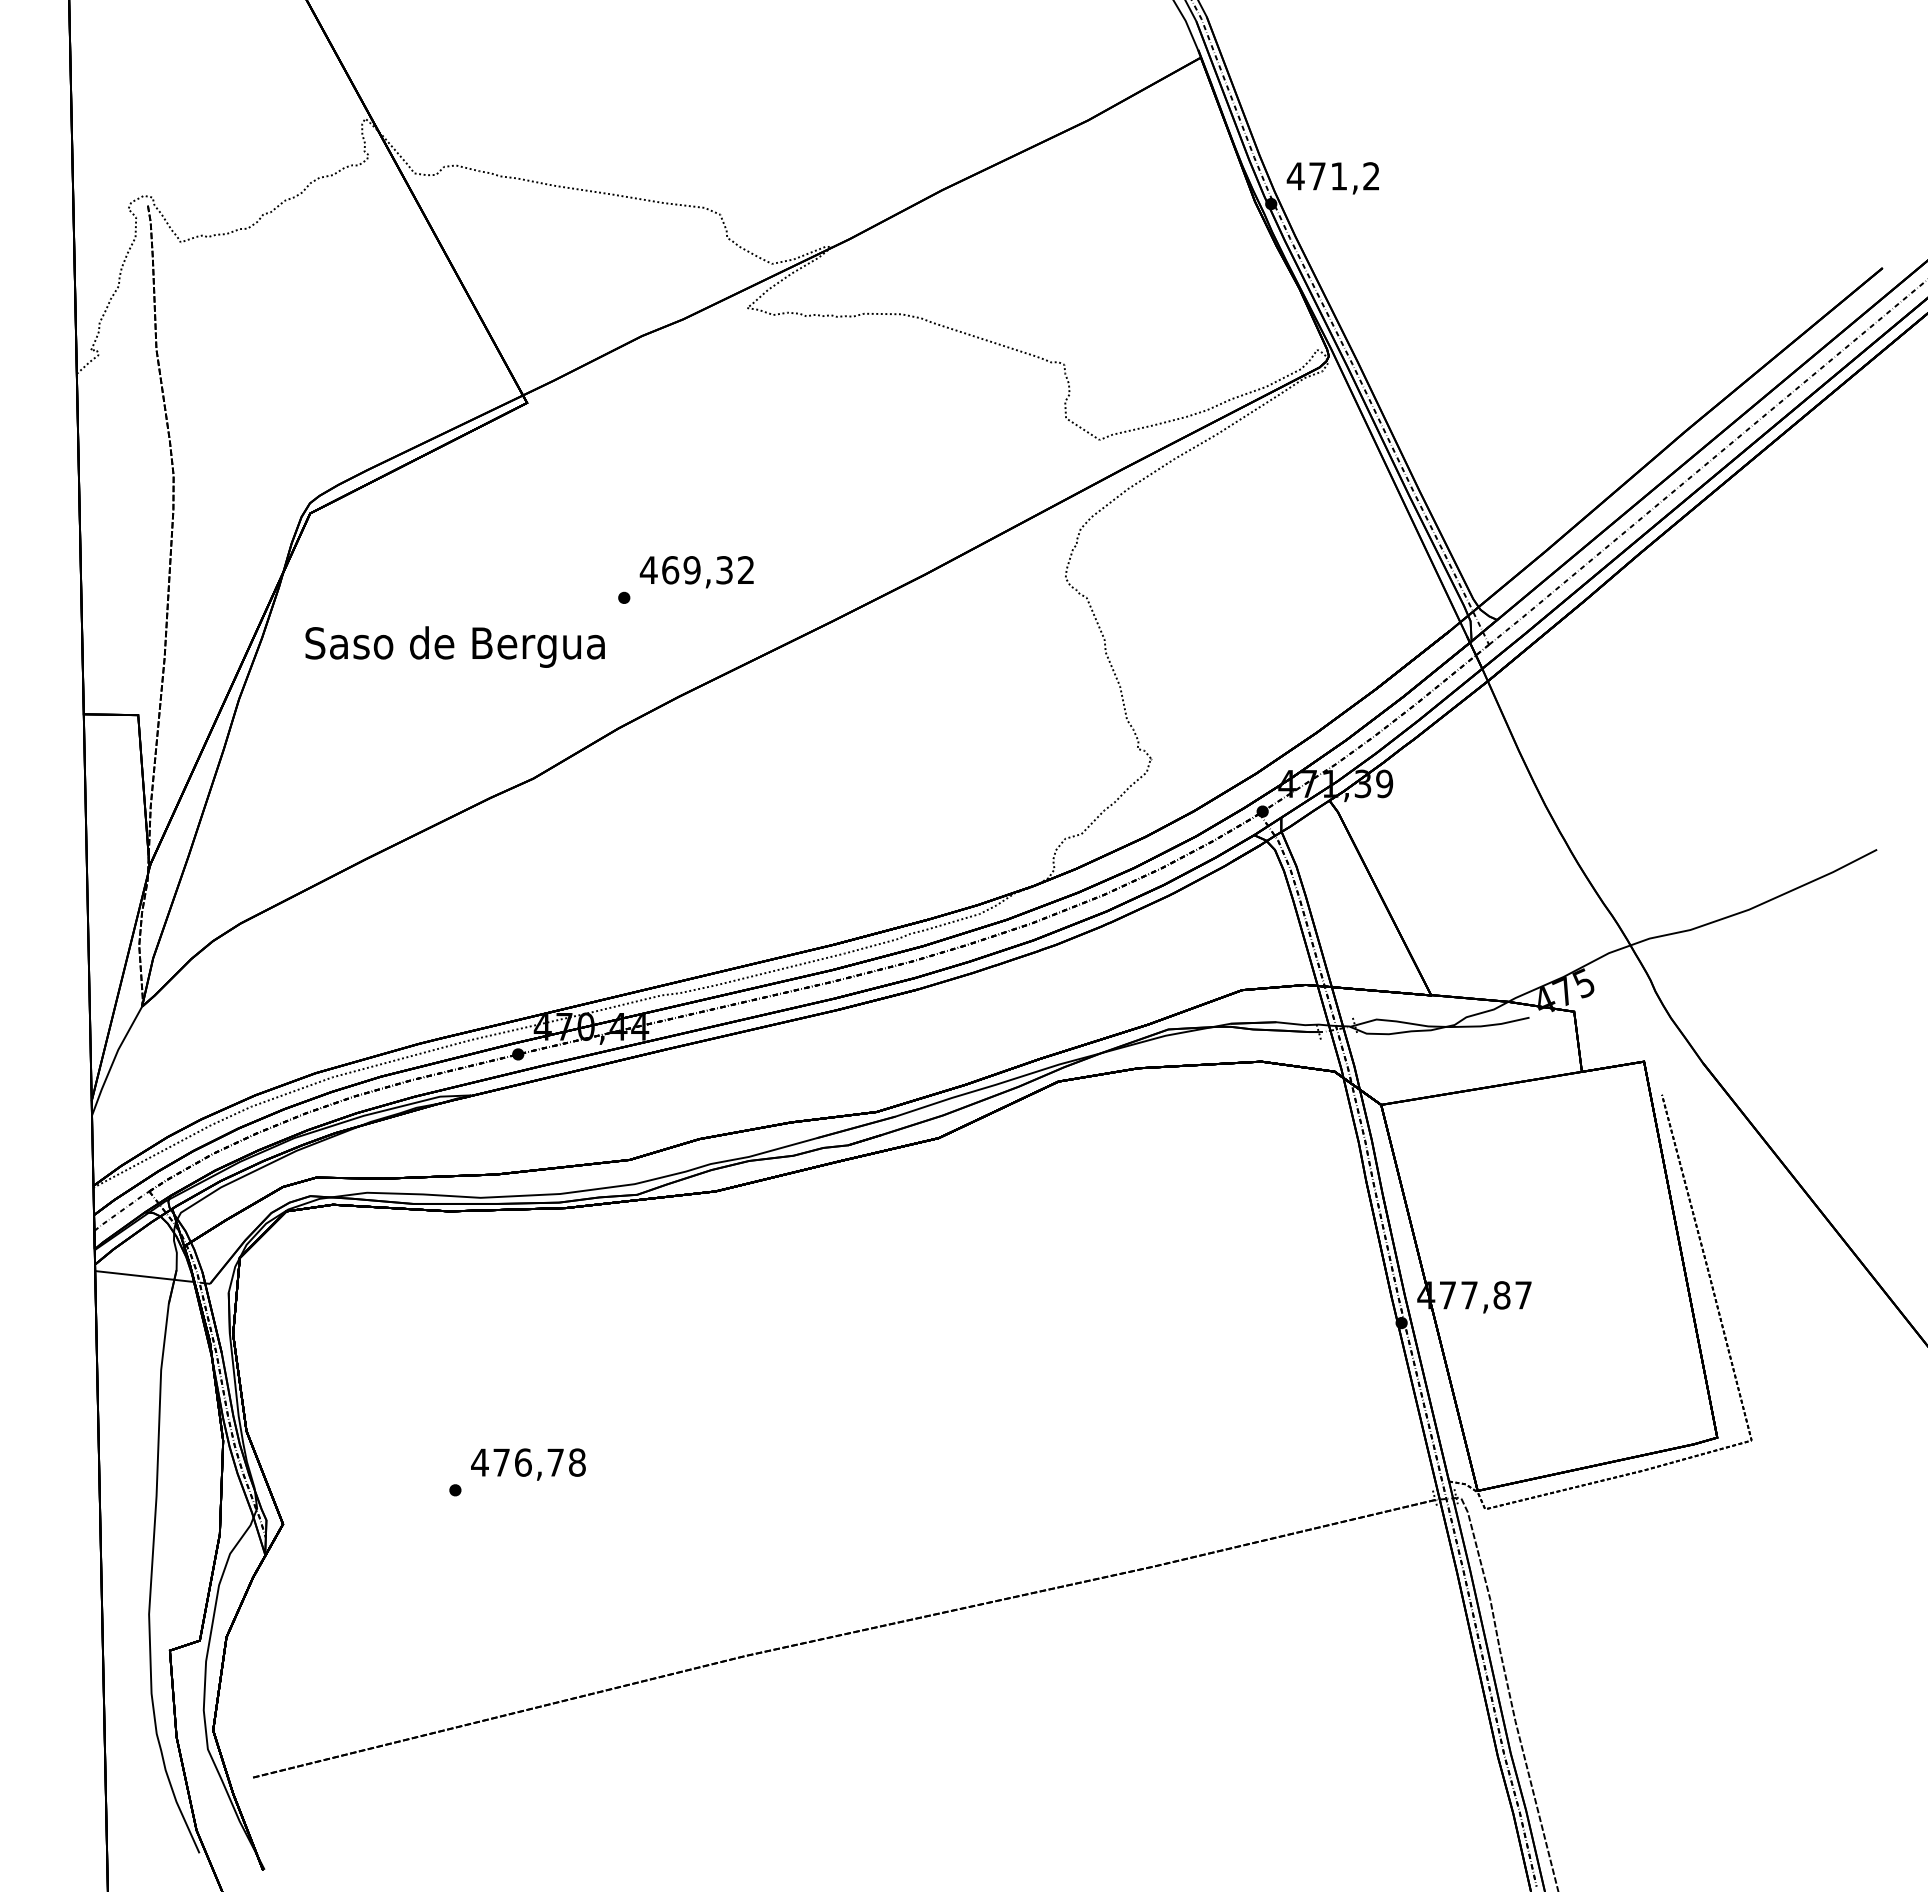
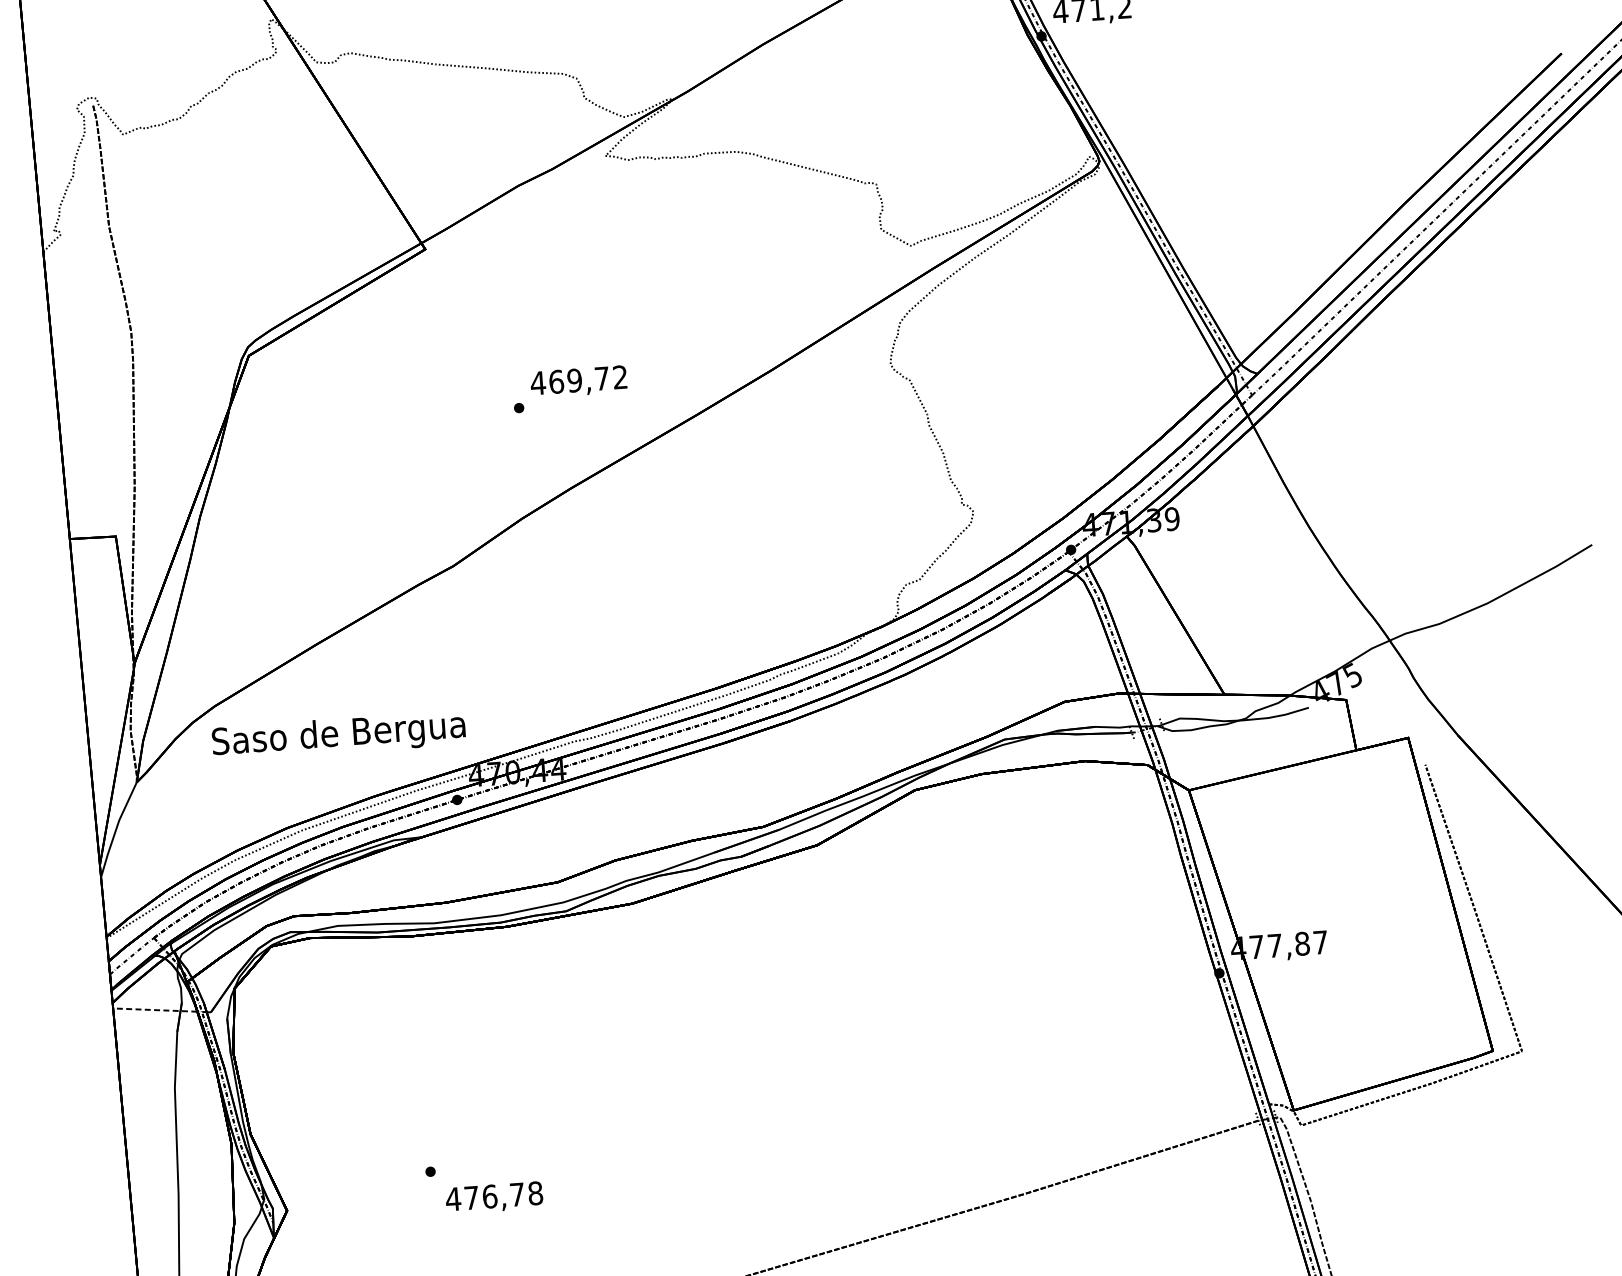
text: (724, 570) -> (602, 378), 469,32 -> 469,72
text: (454, 646) -> (338, 735), moved
line: (144, 1276) -> (155, 1010), solid -> dashed
text: (528, 1464) -> (494, 1197), moved

